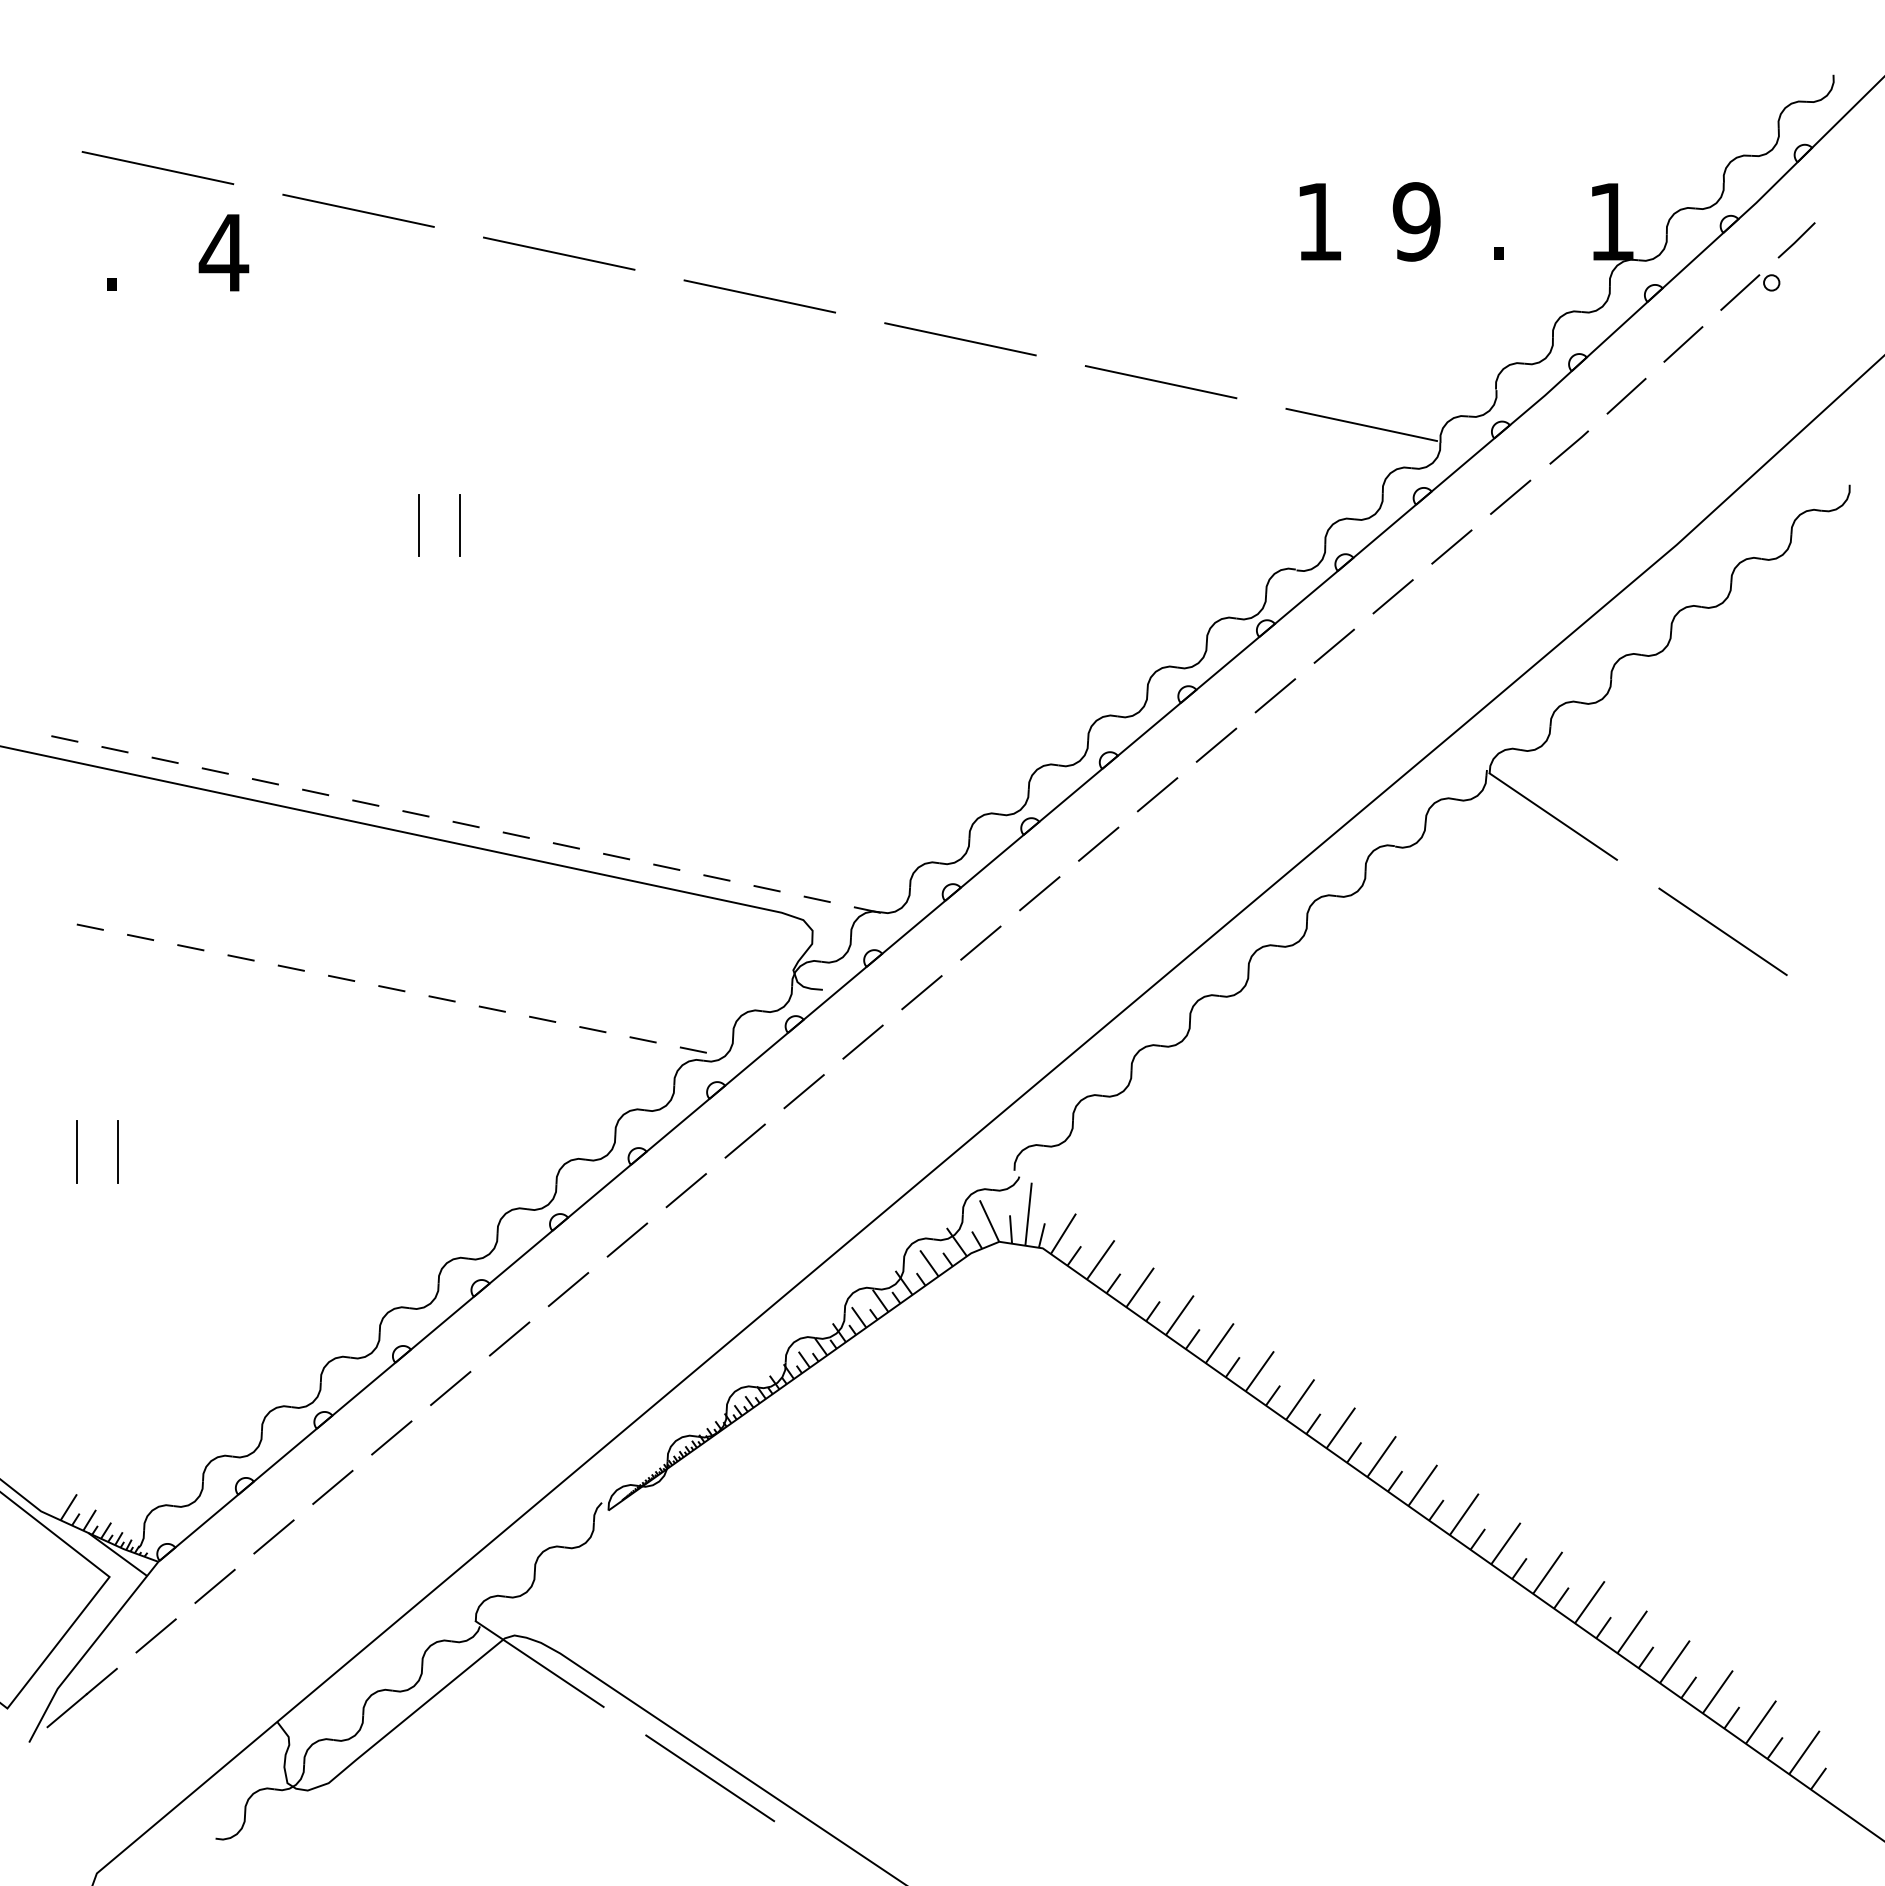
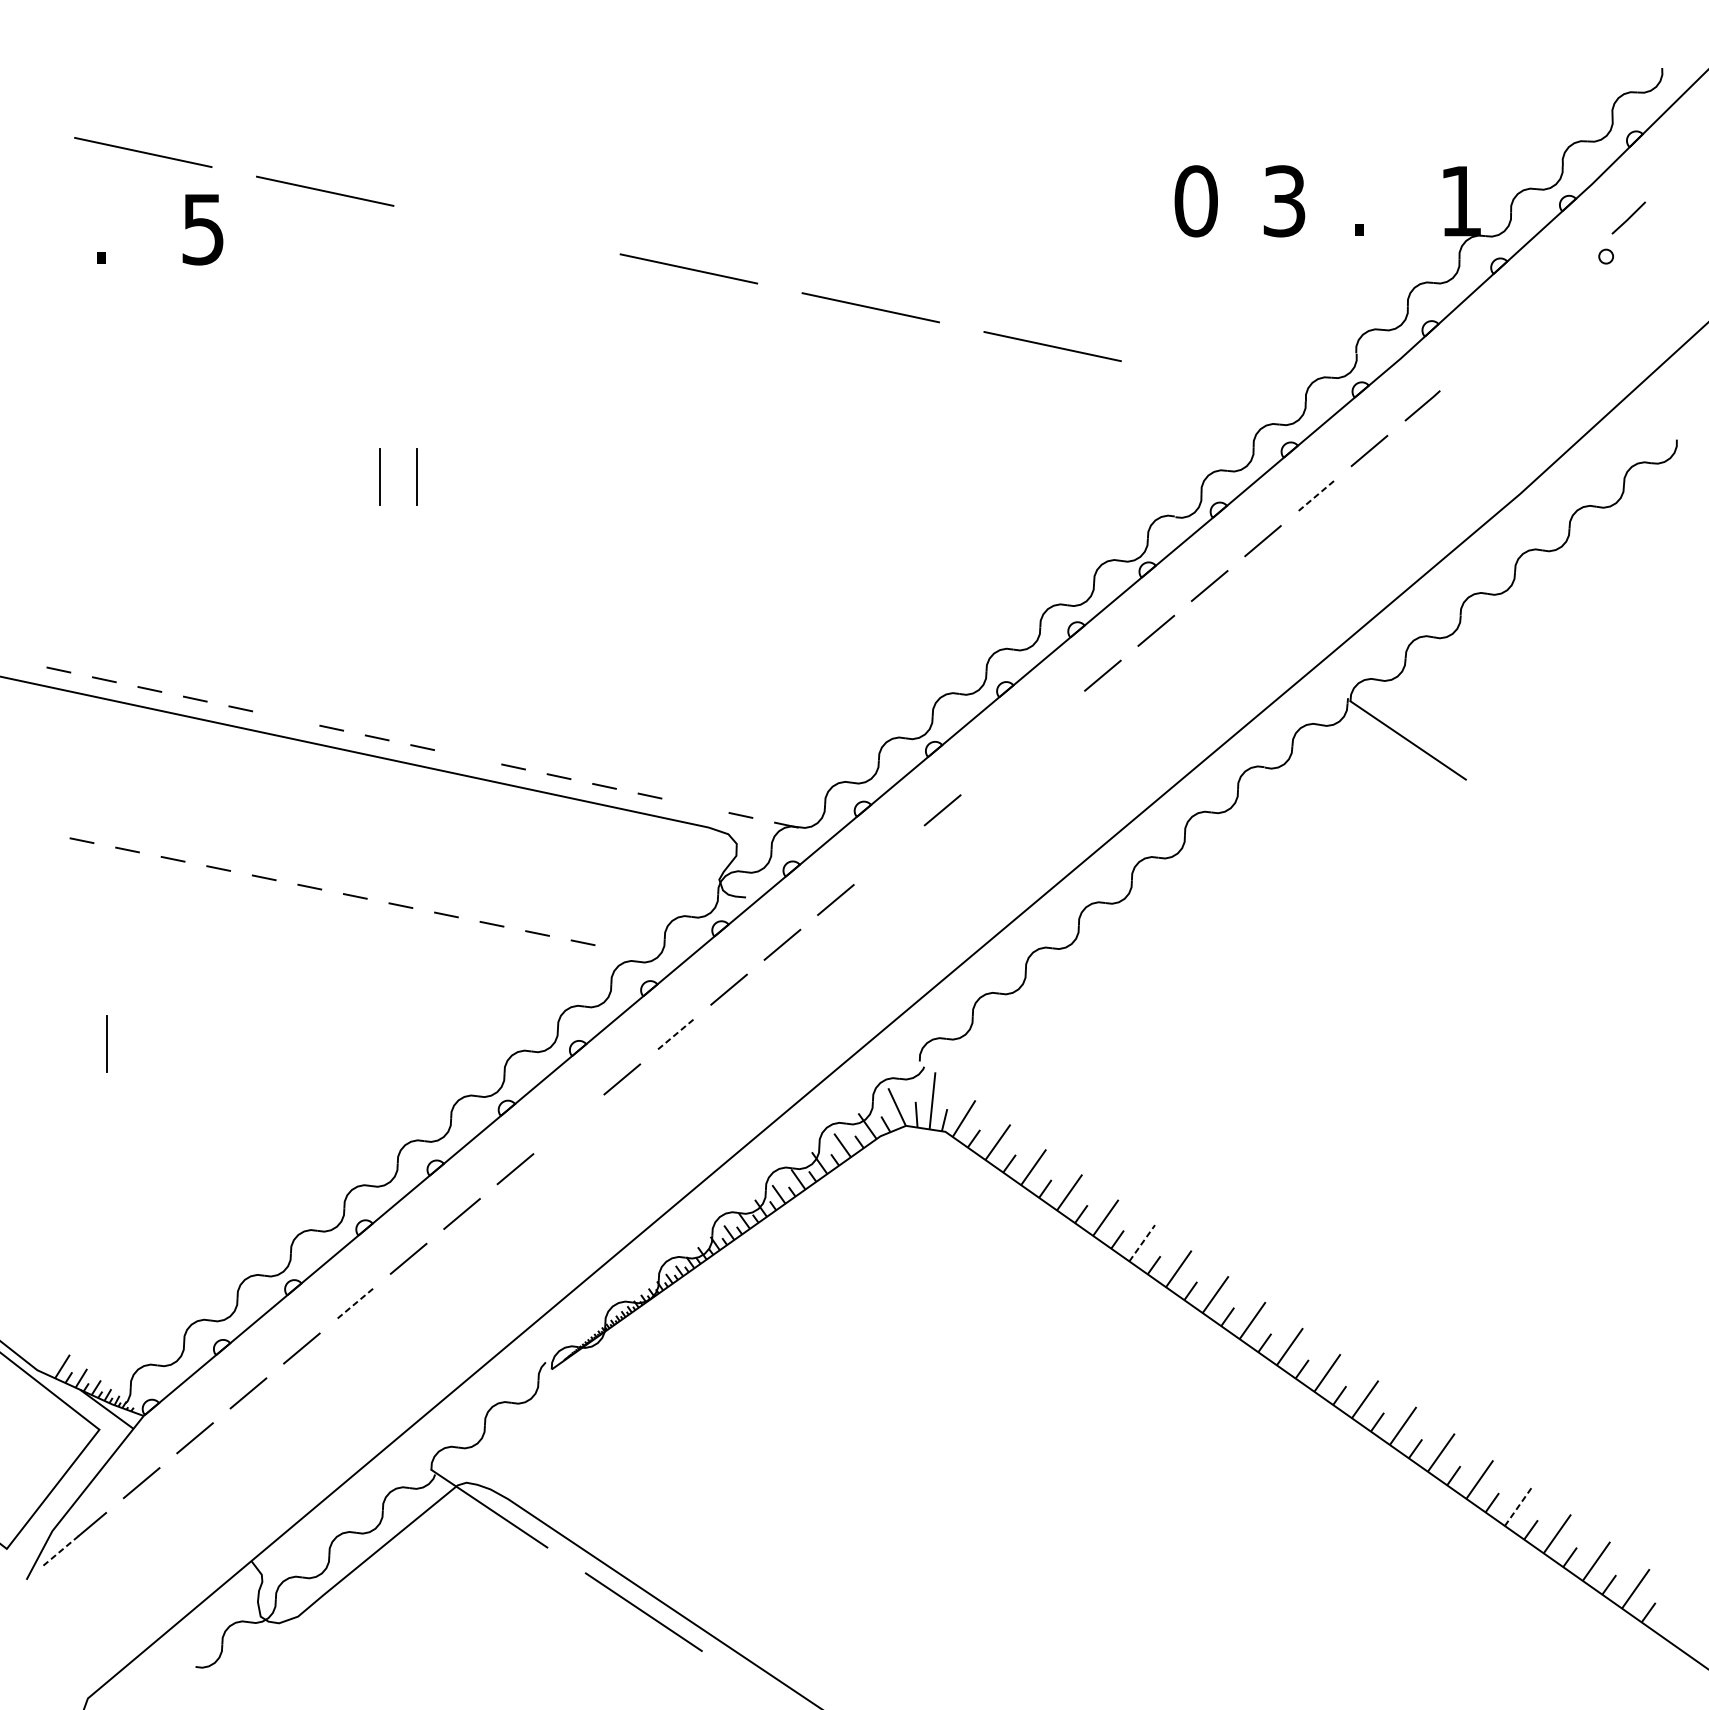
text: (1319, 221) -> (1196, 200), 1 -> 0
text: (1416, 221) -> (1284, 200), 9 -> 3
text: (223, 253) -> (202, 229), 4 -> 5
line: (559, 253) -> (507, 229), removed
line: (1740, 292) -> (1577, 265), removed
line: (1683, 344) -> (1526, 312), removed
line: (1626, 395) -> (1474, 358), removed
line: (1361, 424) -> (1234, 384), removed
line: (1451, 547) -> (1315, 496), solid -> dashed
line: (315, 792) -> (286, 718), removed
line: (1157, 794) -> (1049, 720), removed
line: (515, 834) -> (467, 756), removed
line: (1098, 843) -> (995, 764), removed
line: (766, 888) -> (694, 805), removed
line: (1722, 931) -> (1561, 844), removed
line: (980, 942) -> (888, 854), removed
line: (692, 1049) -> (627, 951), removed
line: (745, 1141) -> (675, 1034), solid -> dashed
line: (76, 1151) -> (69, 1044), removed
line: (627, 1239) -> (568, 1123), removed
line: (1259, 1371) -> (1141, 1243), solid -> dashed
line: (391, 1437) -> (355, 1303), solid -> dashed
line: (1675, 1661) -> (1518, 1506), solid -> dashed
line: (67, 1710) -> (61, 1550), solid -> dashed

